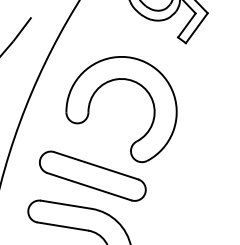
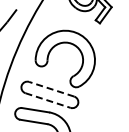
line: (95, 166) -> (51, 89), solid -> dashed
line: (90, 186) -> (48, 100), solid -> dashed

